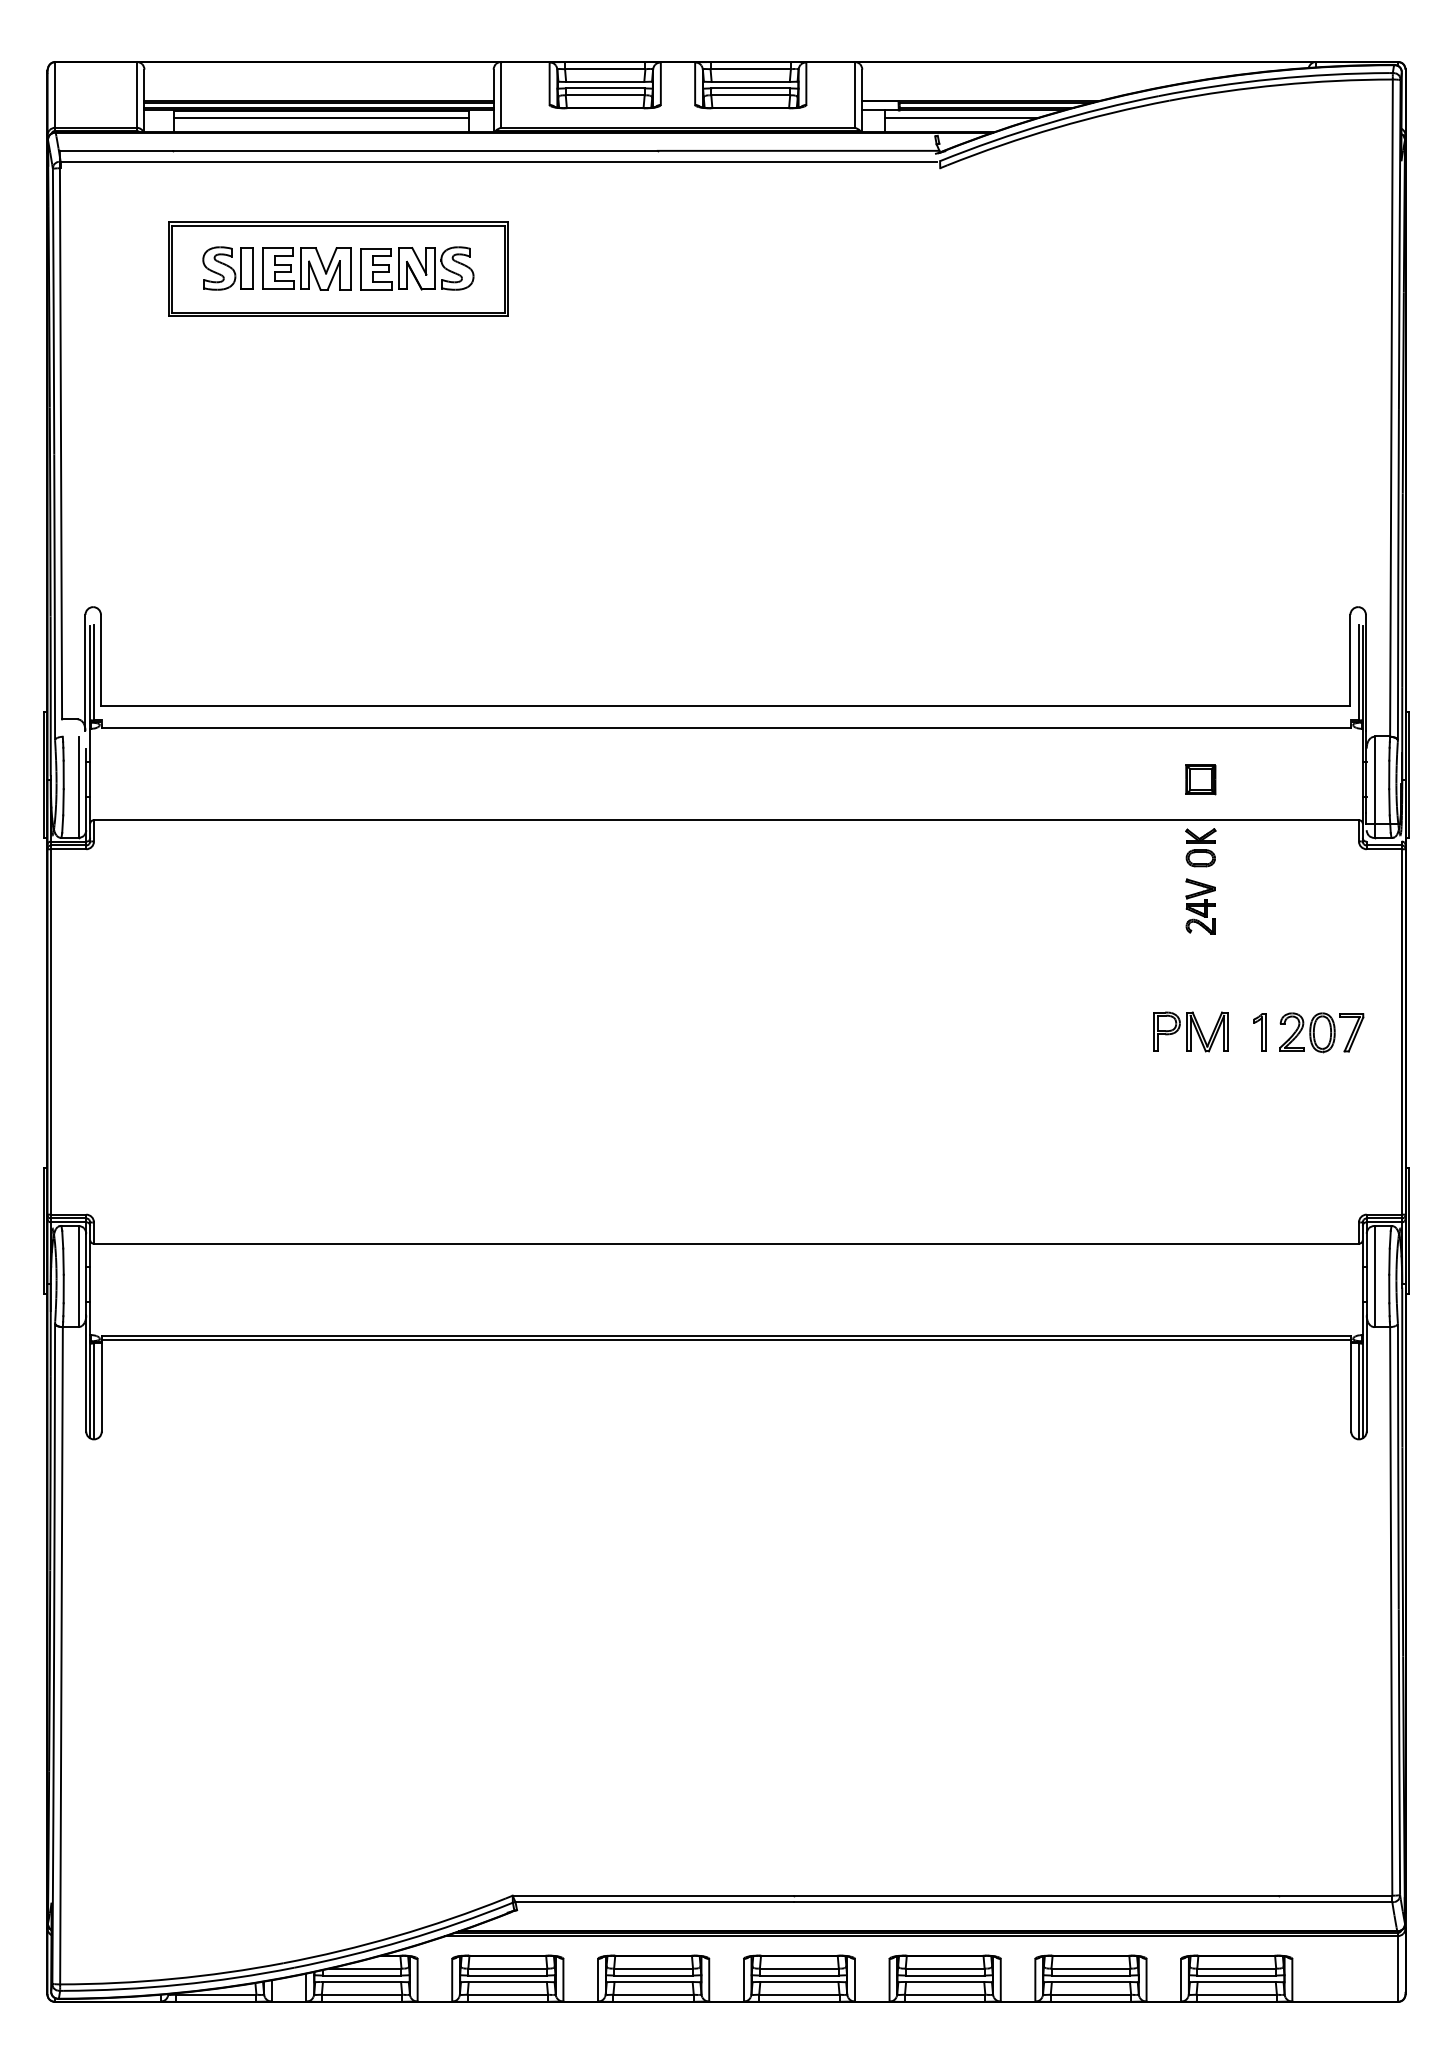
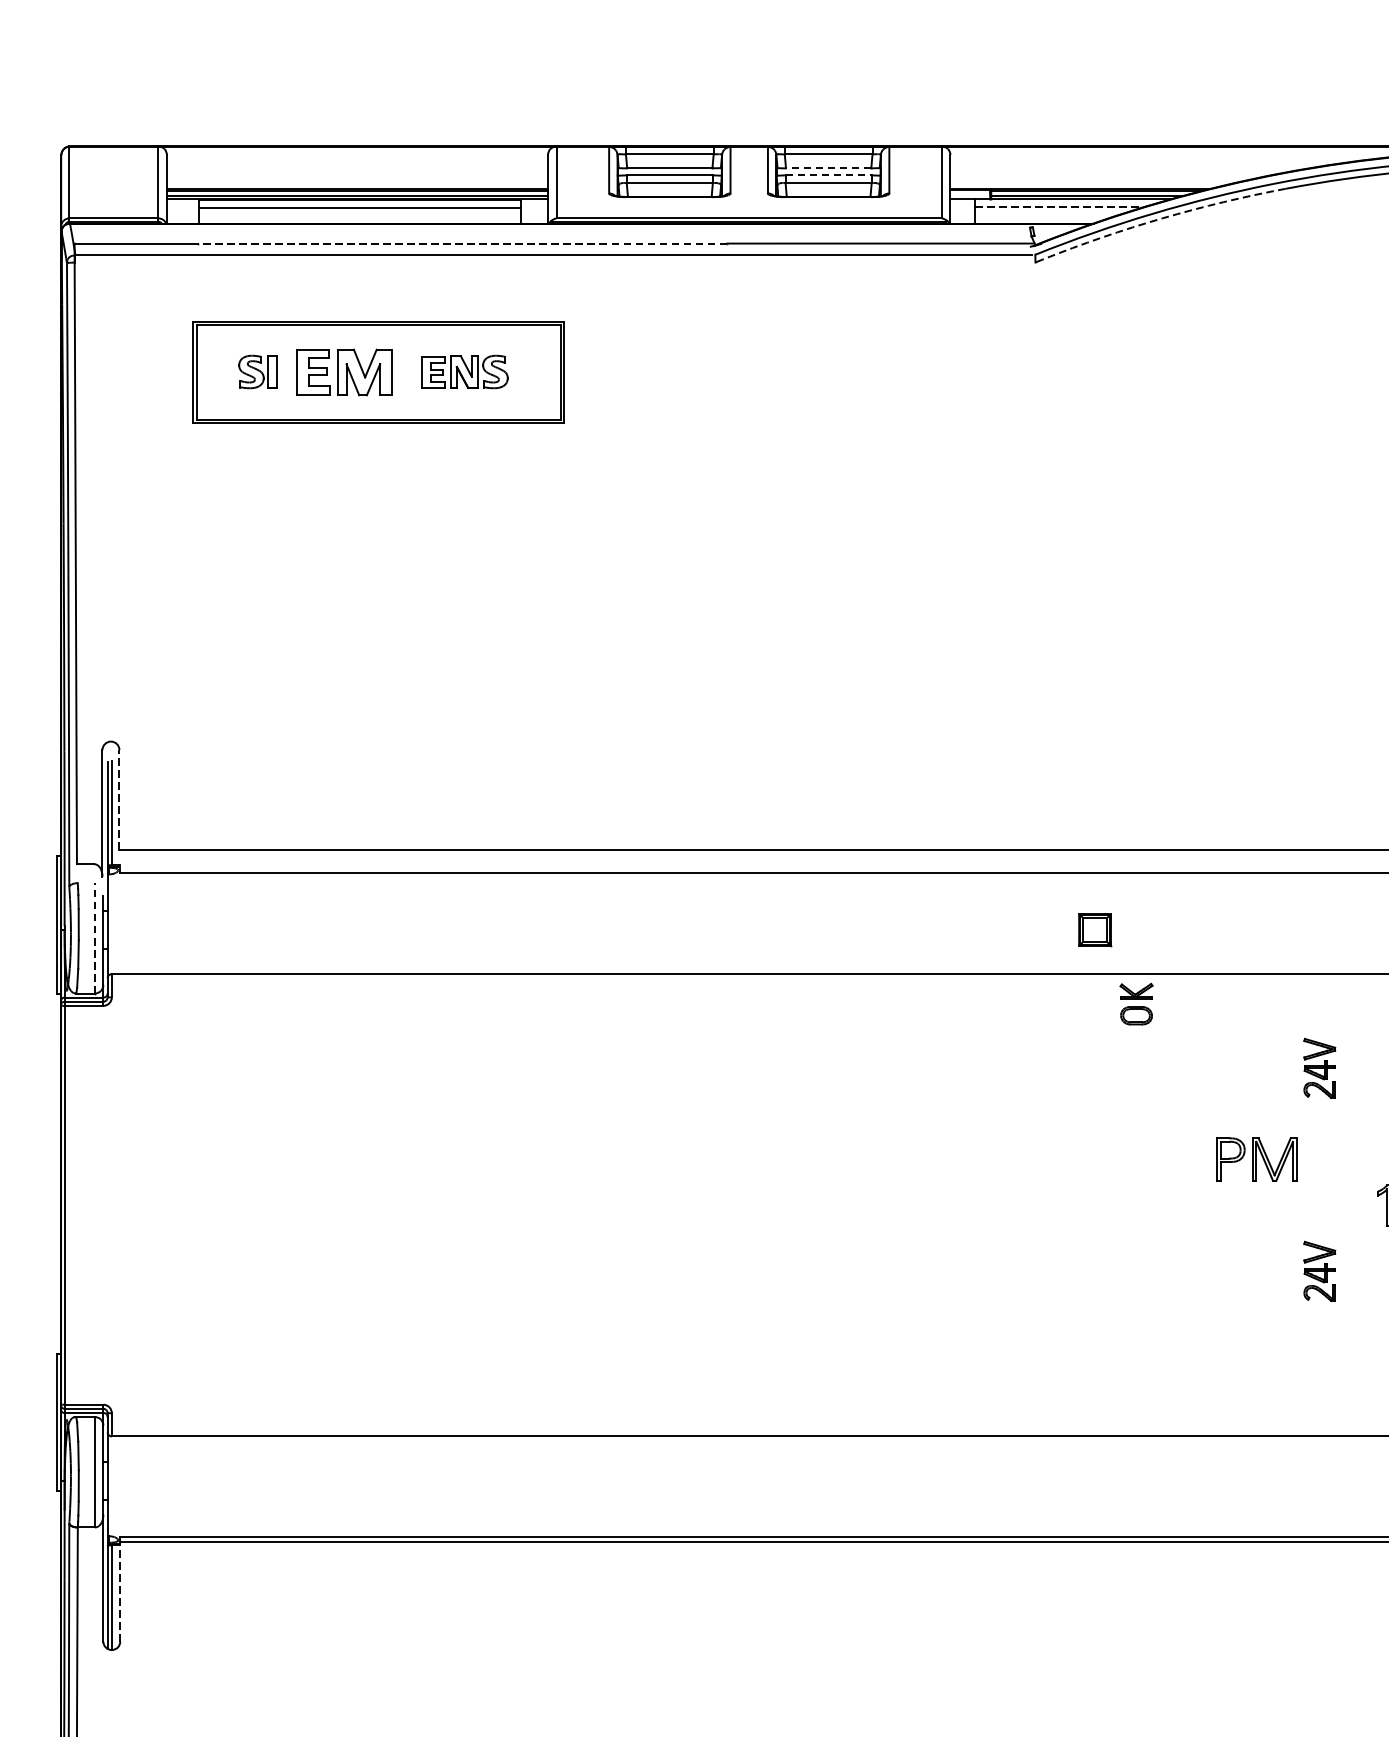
line: (750, 81) -> (828, 167), solid -> dashed
line: (751, 88) -> (829, 175), solid -> dashed
line: (962, 117) -> (1059, 207), solid -> dashed
arc: (1056, 127) -> (1162, 218), solid -> dashed
line: (415, 150) -> (462, 243), solid -> dashed
part: (227, 268) -> (257, 371), size x0.7
part: (417, 268) -> (464, 371), size x0.7
line: (100, 660) -> (118, 799), solid -> dashed
part: (1200, 779) -> (1094, 929), moved
line: (78, 787) -> (94, 938), solid -> dashed
part: (1200, 847) -> (1136, 1003), moved
part: (1190, 1031) -> (1256, 1158), moved
part: (1200, 1092) -> (1319, 1271), added
line: (101, 1385) -> (119, 1591), solid -> dashed

